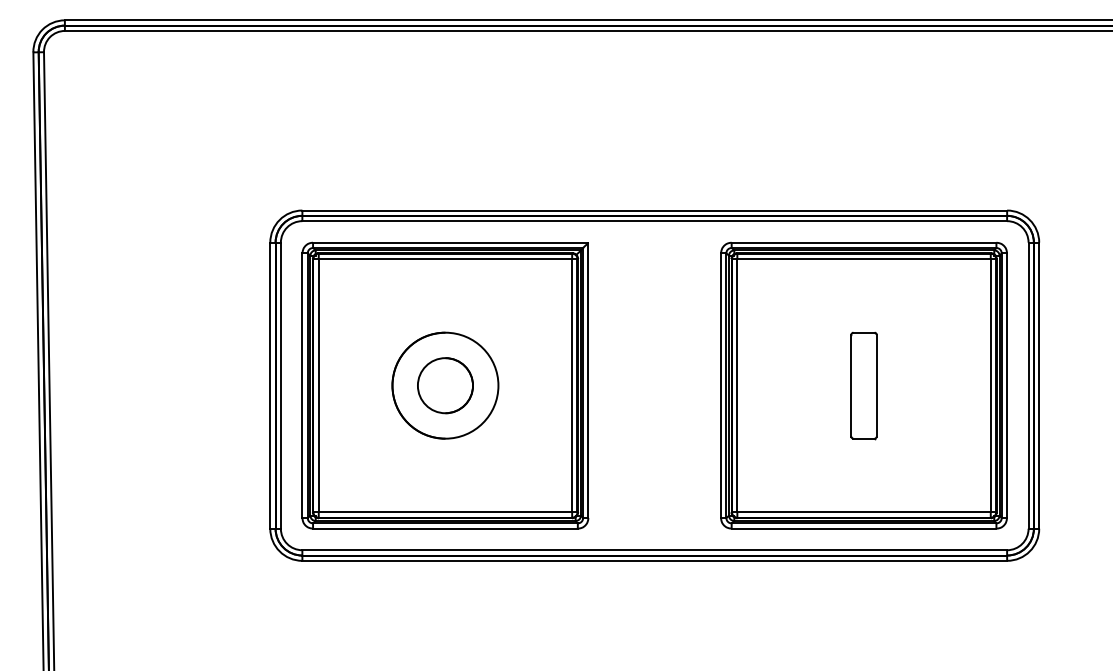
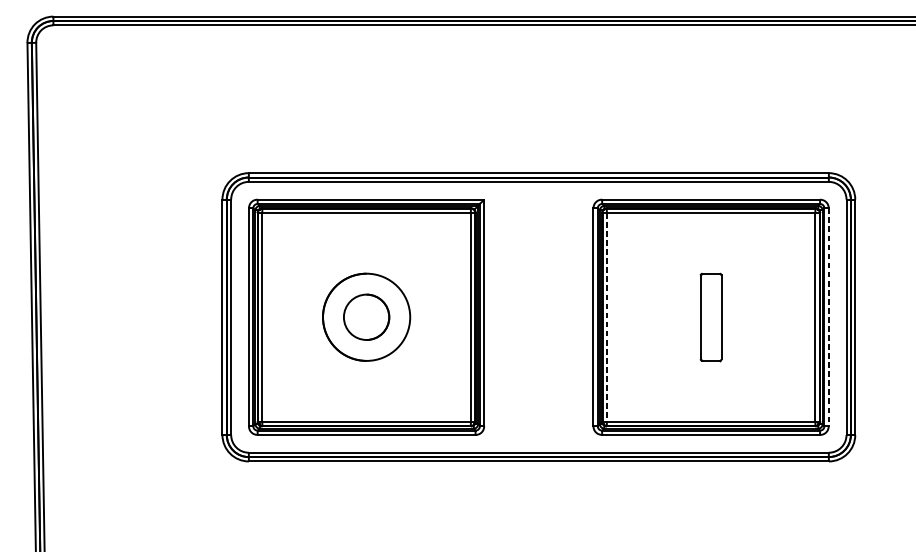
line: (737, 385) -> (606, 317), solid -> dashed
line: (1007, 386) -> (829, 317), solid -> dashed

